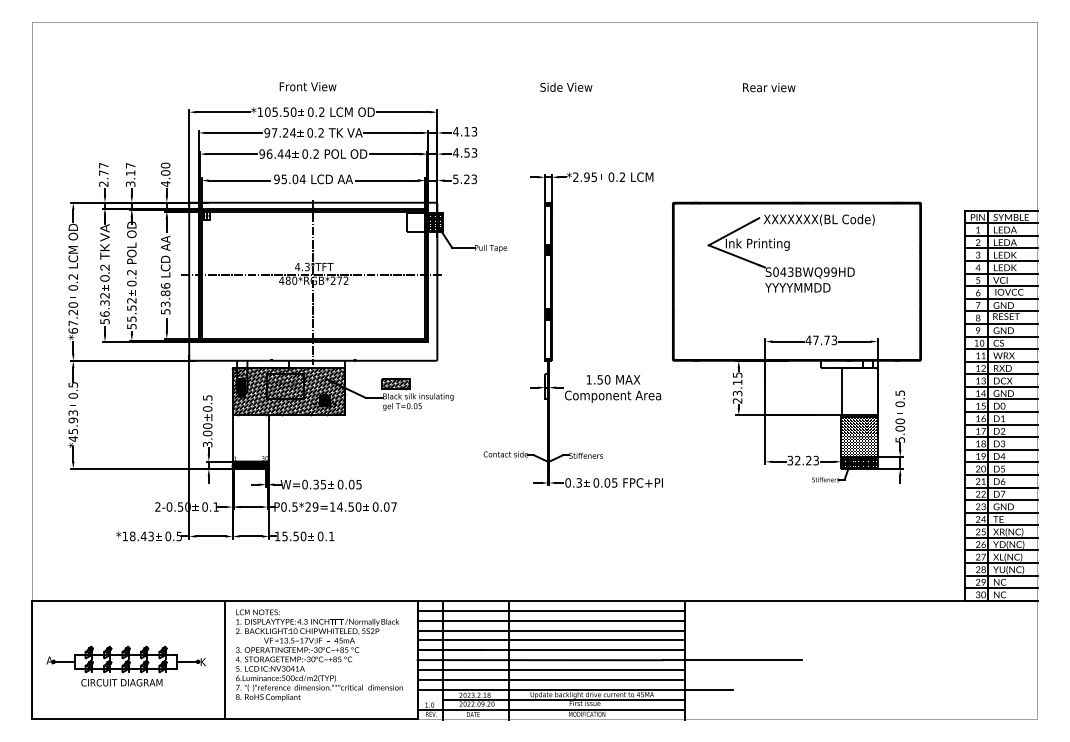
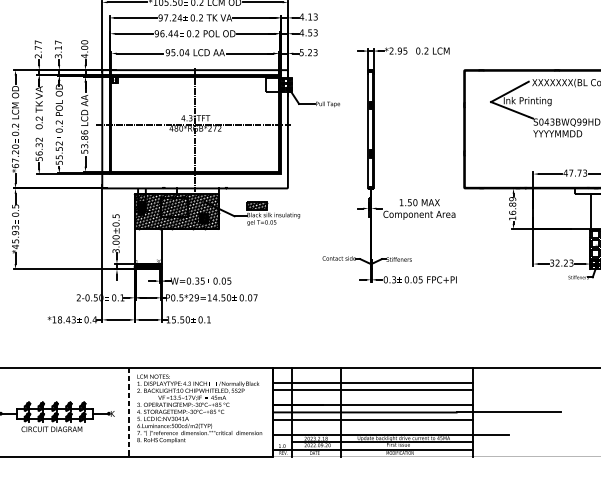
text: (737, 387) -> (512, 208), 23.15 -> 16.89
text: (179, 536) -> (95, 319), 0.5 -> 0.4
line: (551, 610) -> (373, 375), removed
line: (551, 640) -> (373, 397), removed
line: (224, 660) -> (128, 412), solid -> dashed
line: (551, 680) -> (373, 427), removed

